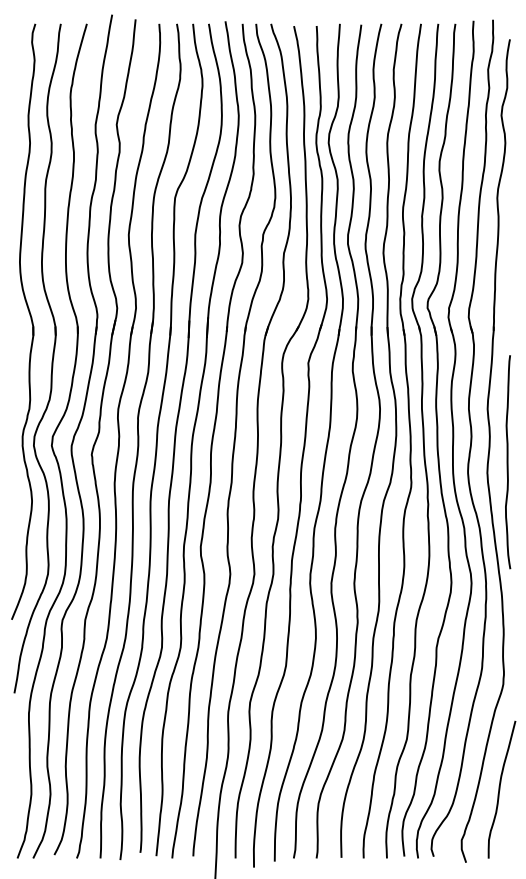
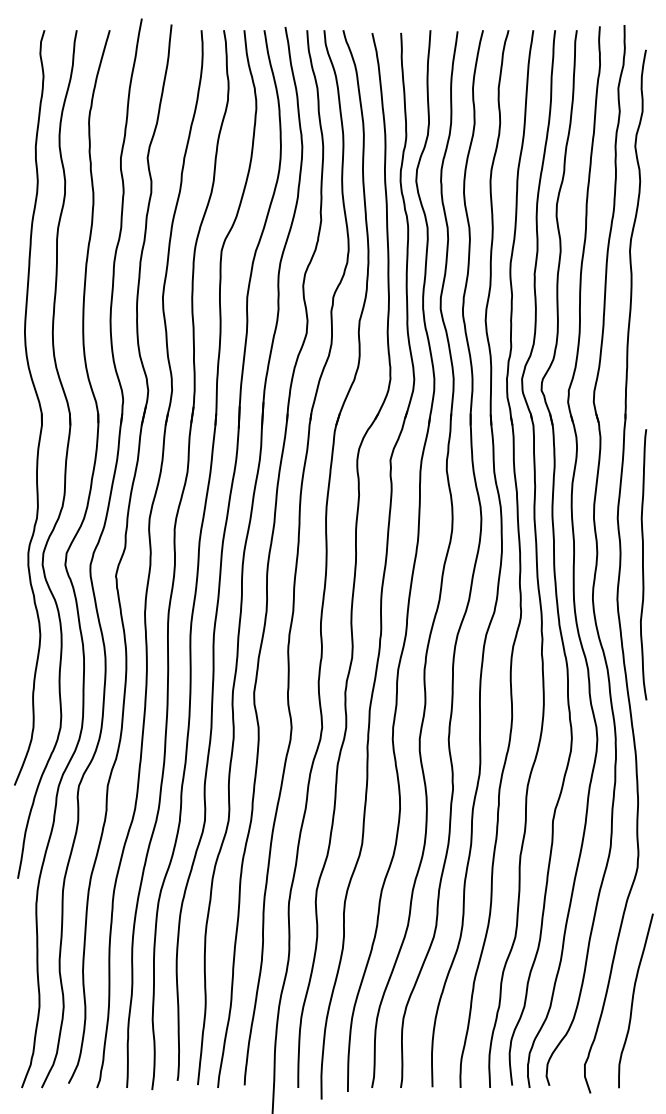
curve: (507, 461) -> (643, 564), moved

